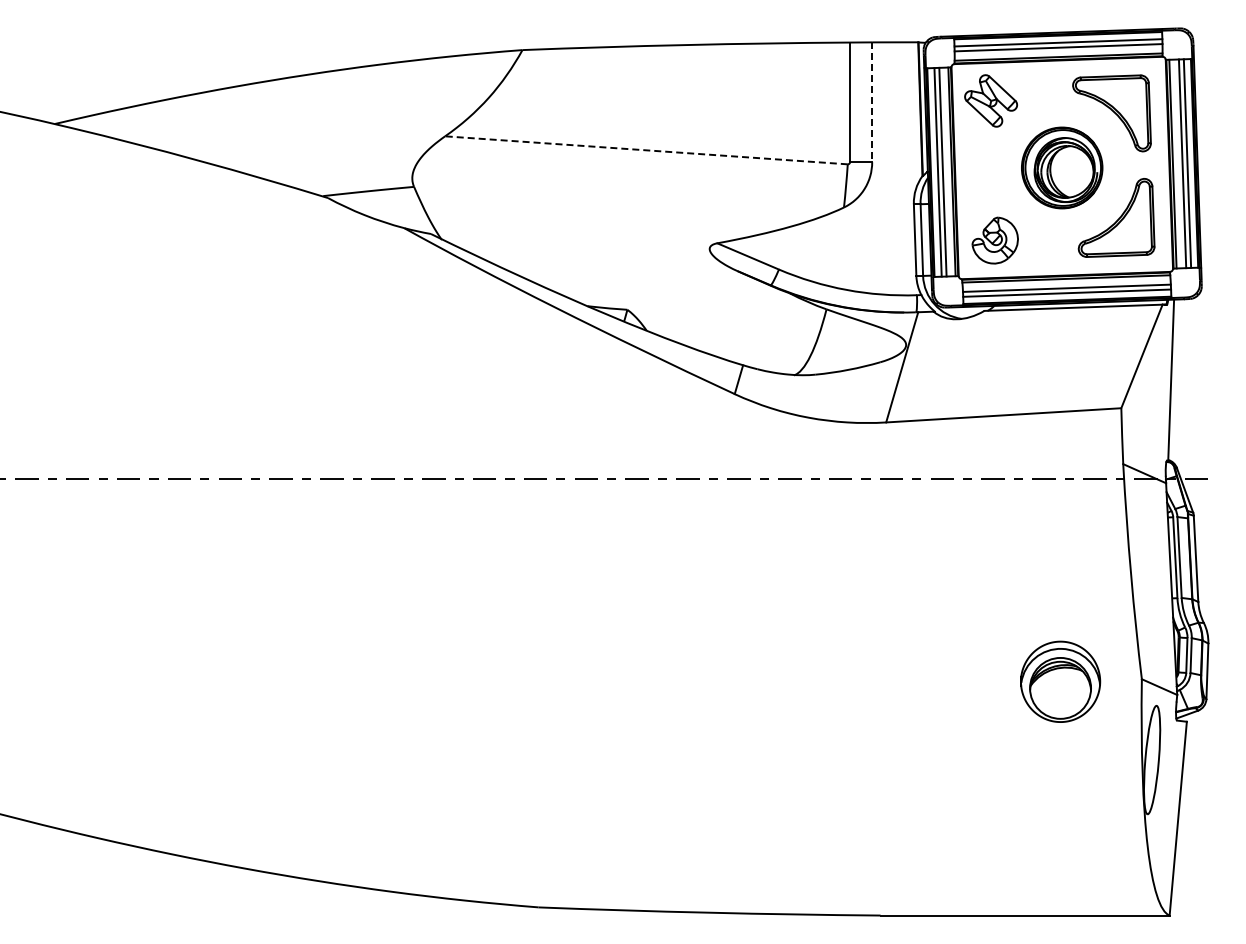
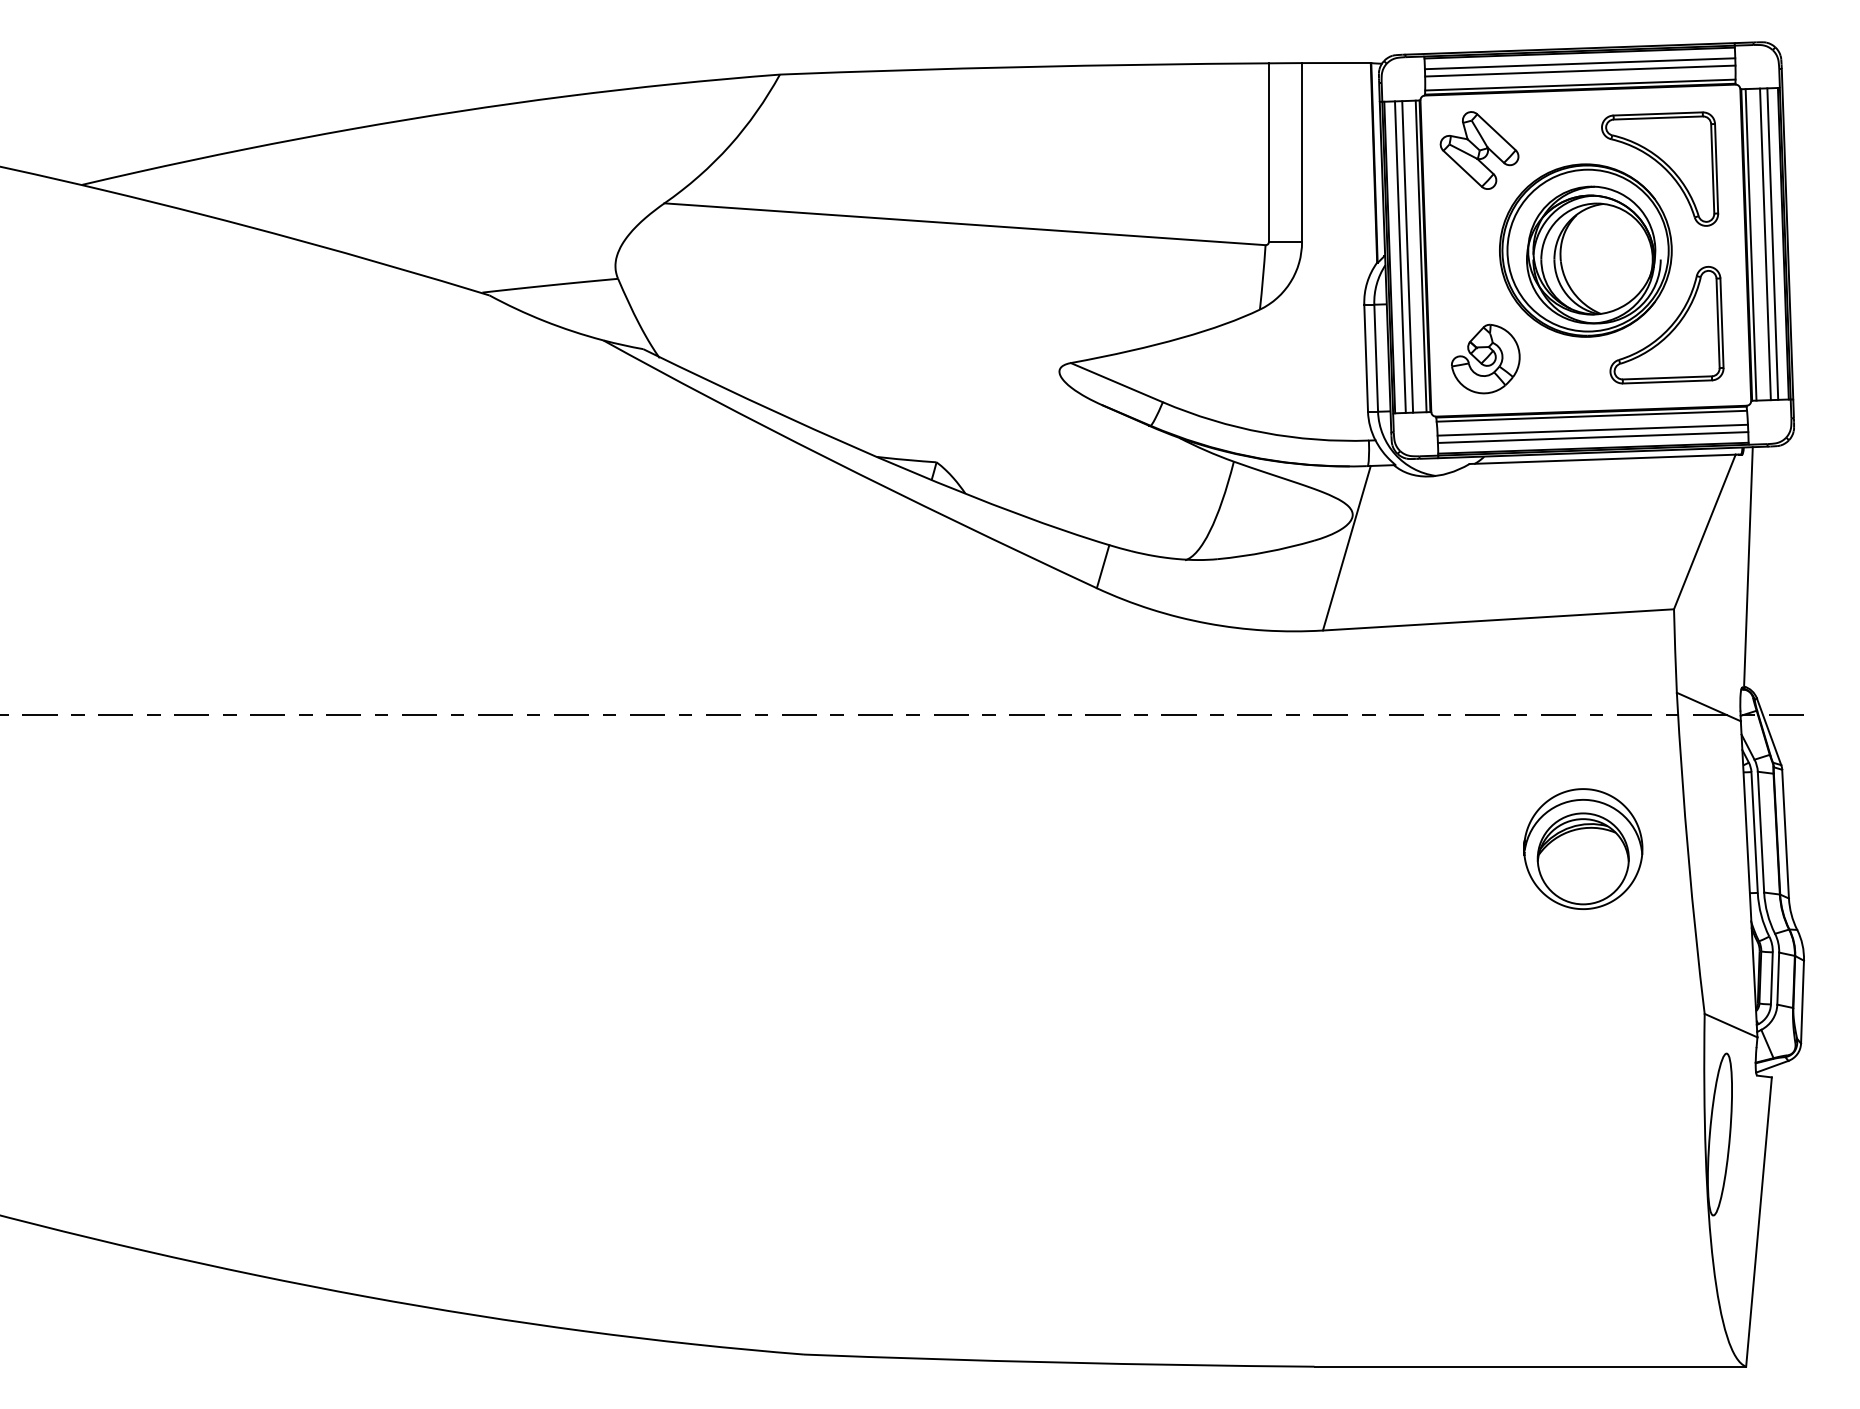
line: (872, 102) -> (1302, 152), dashed -> solid
line: (646, 150) -> (965, 224), dashed -> solid
part: (1061, 167) -> (1584, 249), size x1.43
part: (1060, 681) -> (1583, 848), moved

